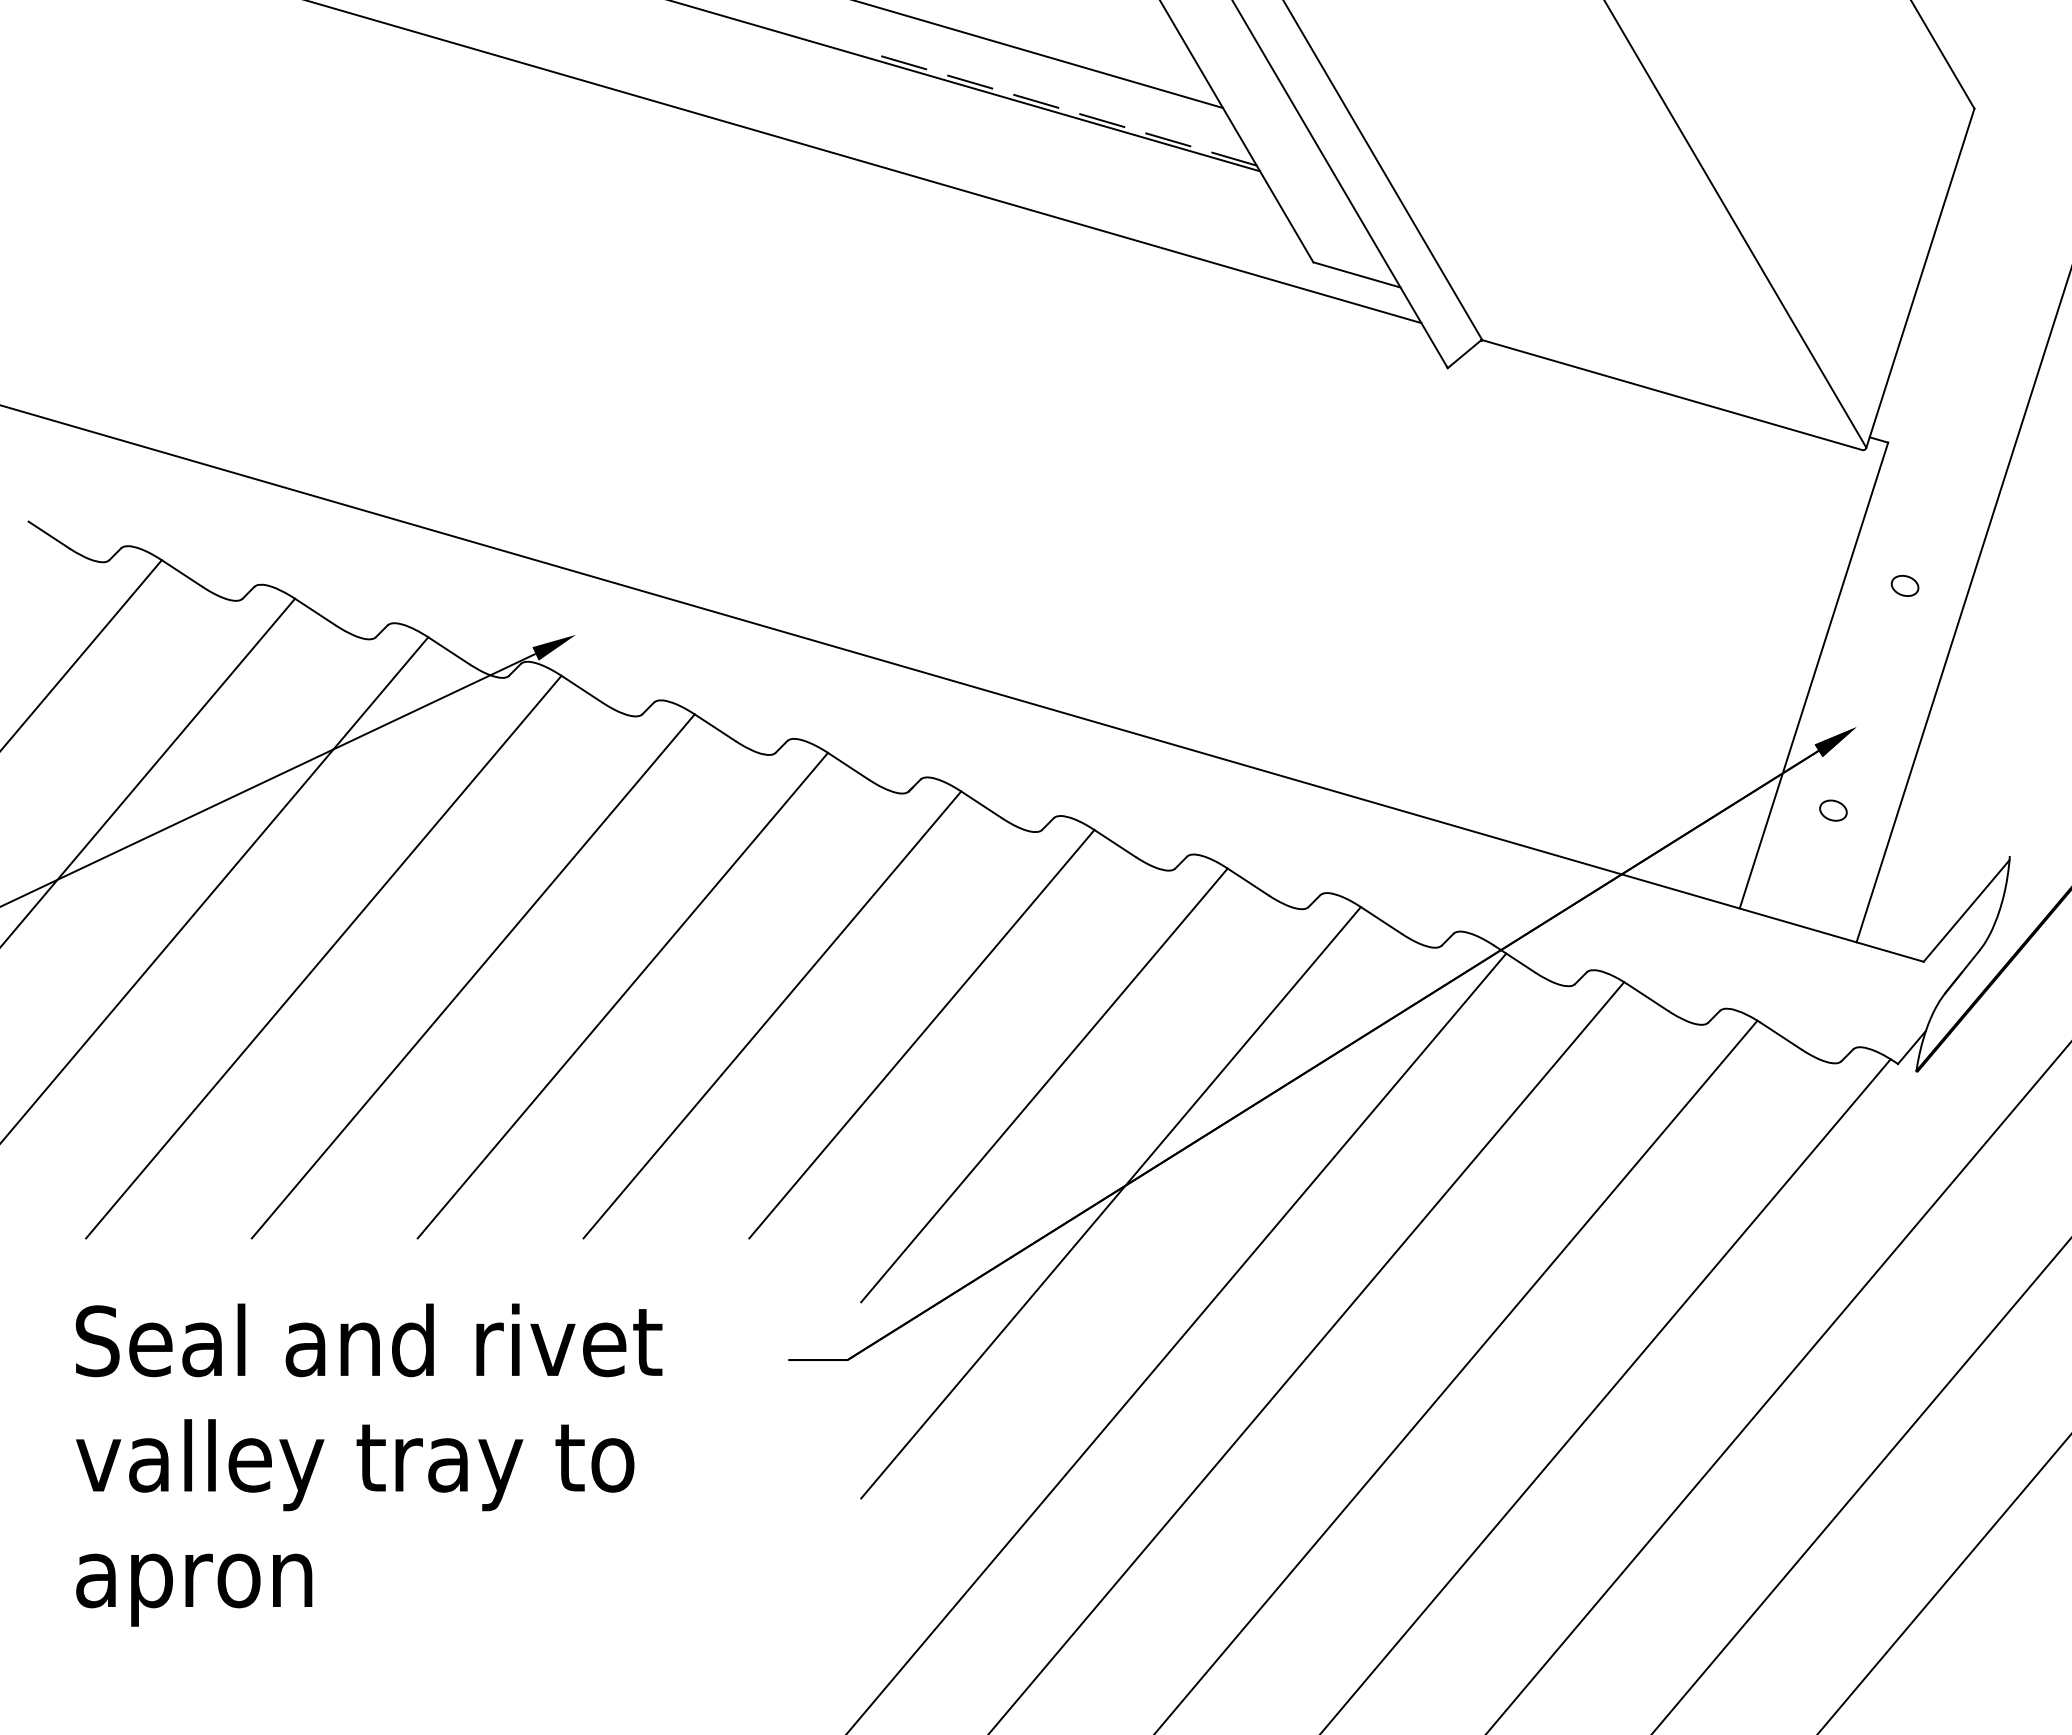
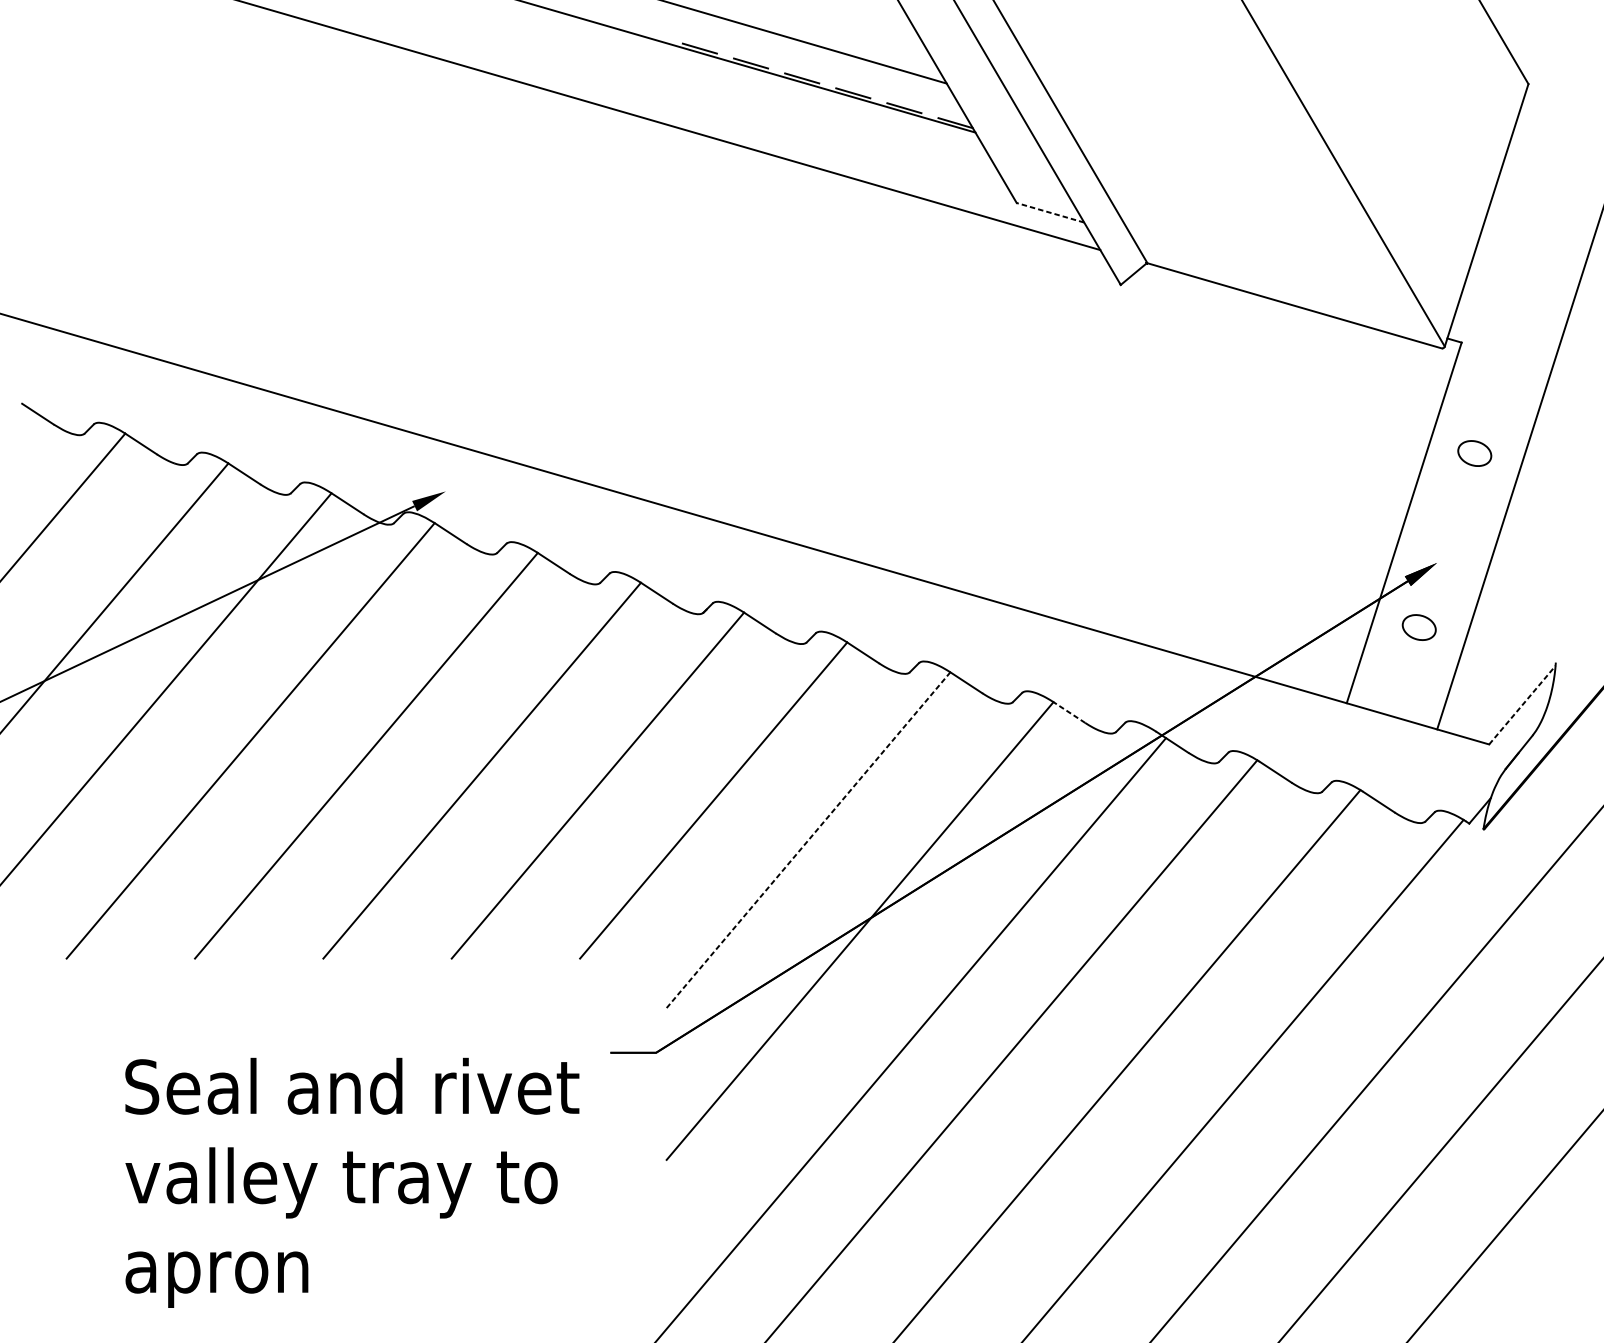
line: (1356, 274) -> (1050, 212), solid -> dashed
part: (1904, 585) -> (1474, 453), size x1.6
part: (1833, 810) -> (1419, 627), size x1.6
line: (1966, 910) -> (1522, 704), solid -> dashed
line: (1381, 920) -> (1069, 712), solid -> dashed
line: (1044, 1085) -> (808, 840), solid -> dashed
text: (368, 1464) -> (351, 1182), moved

